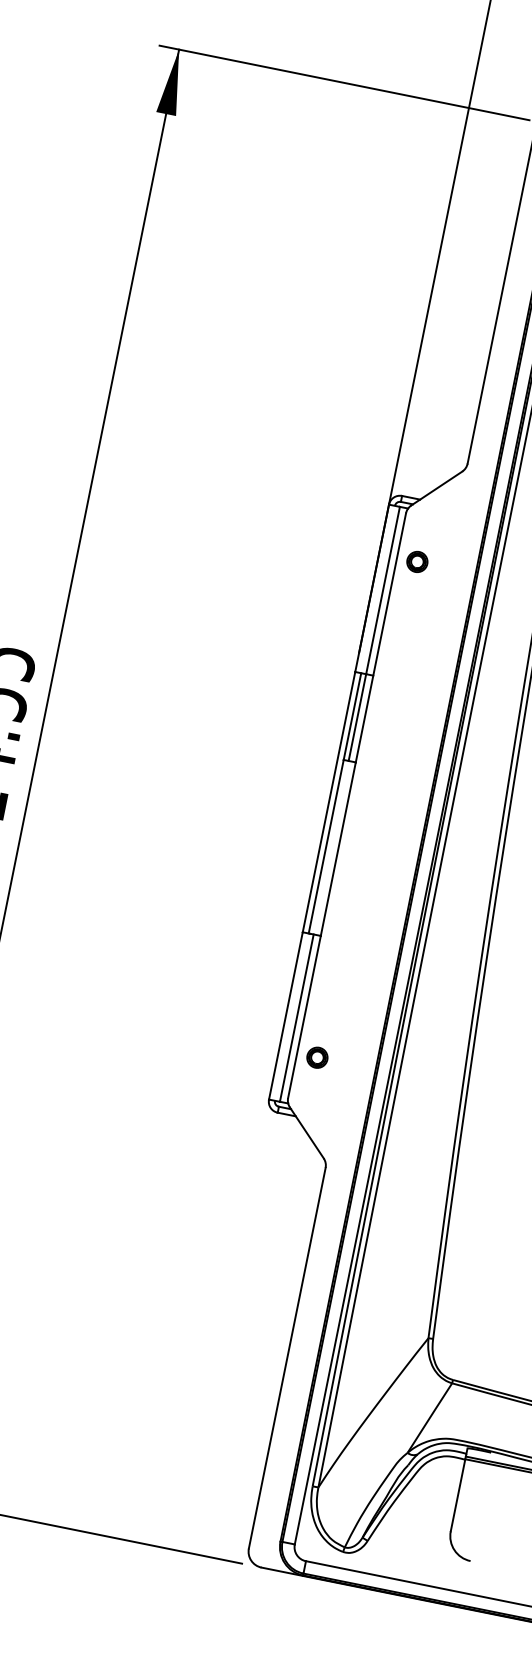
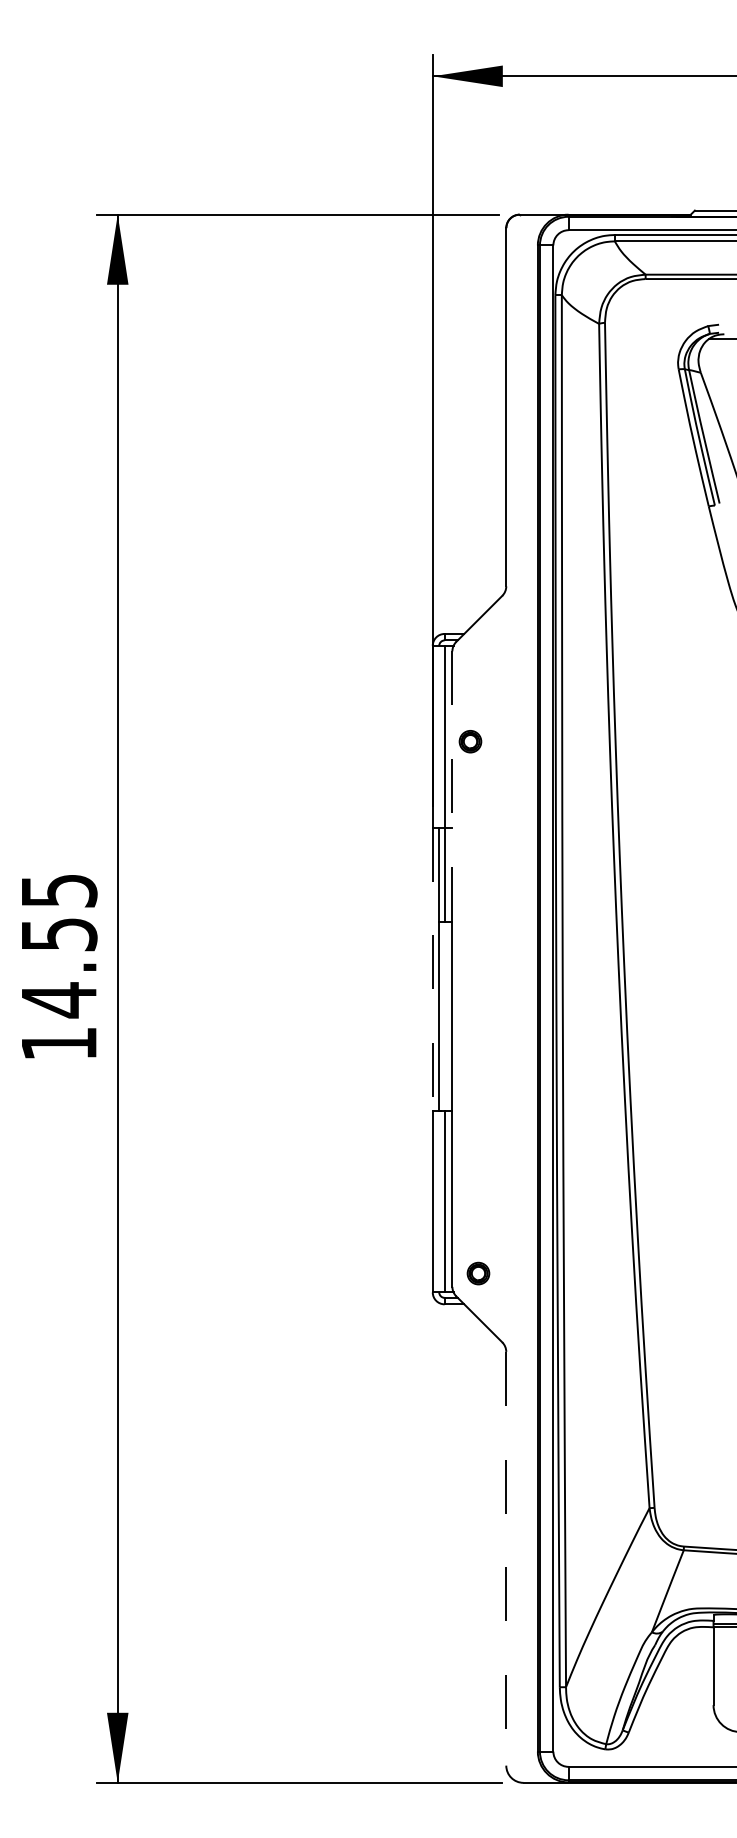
part: (417, 561) -> (470, 741), moved
line: (380, 638) -> (452, 787), solid -> dashed
line: (328, 802) -> (432, 969), solid -> dashed
part: (317, 1057) -> (478, 1273), moved
line: (287, 1358) -> (506, 1558), solid -> dashed

